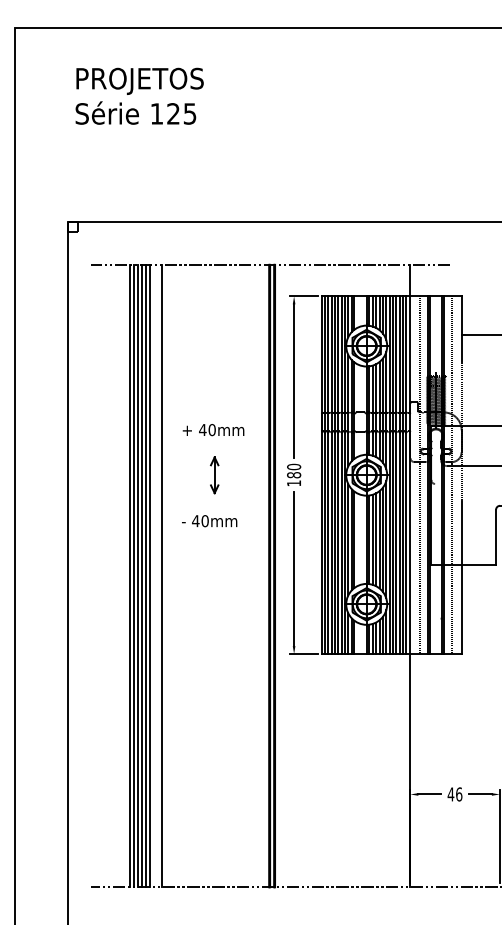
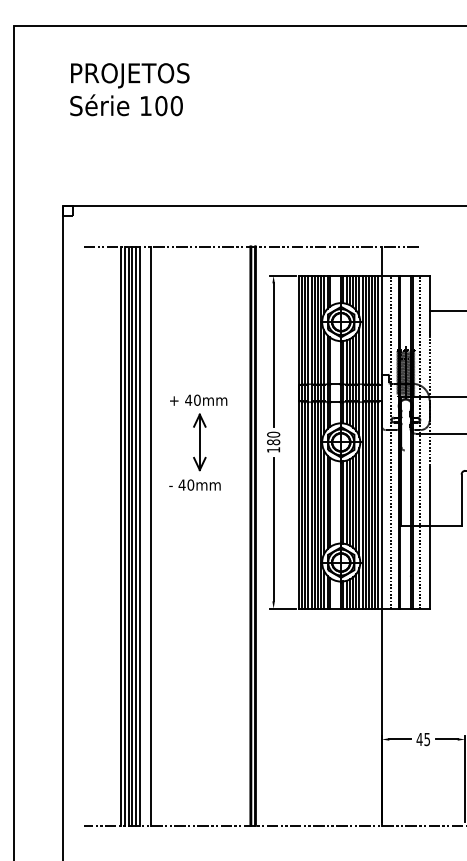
text: (181, 113) -> (168, 105), 125 -> 100
part: (214, 475) -> (199, 442), size x1.67
text: (459, 794) -> (427, 739), 46 -> 45

